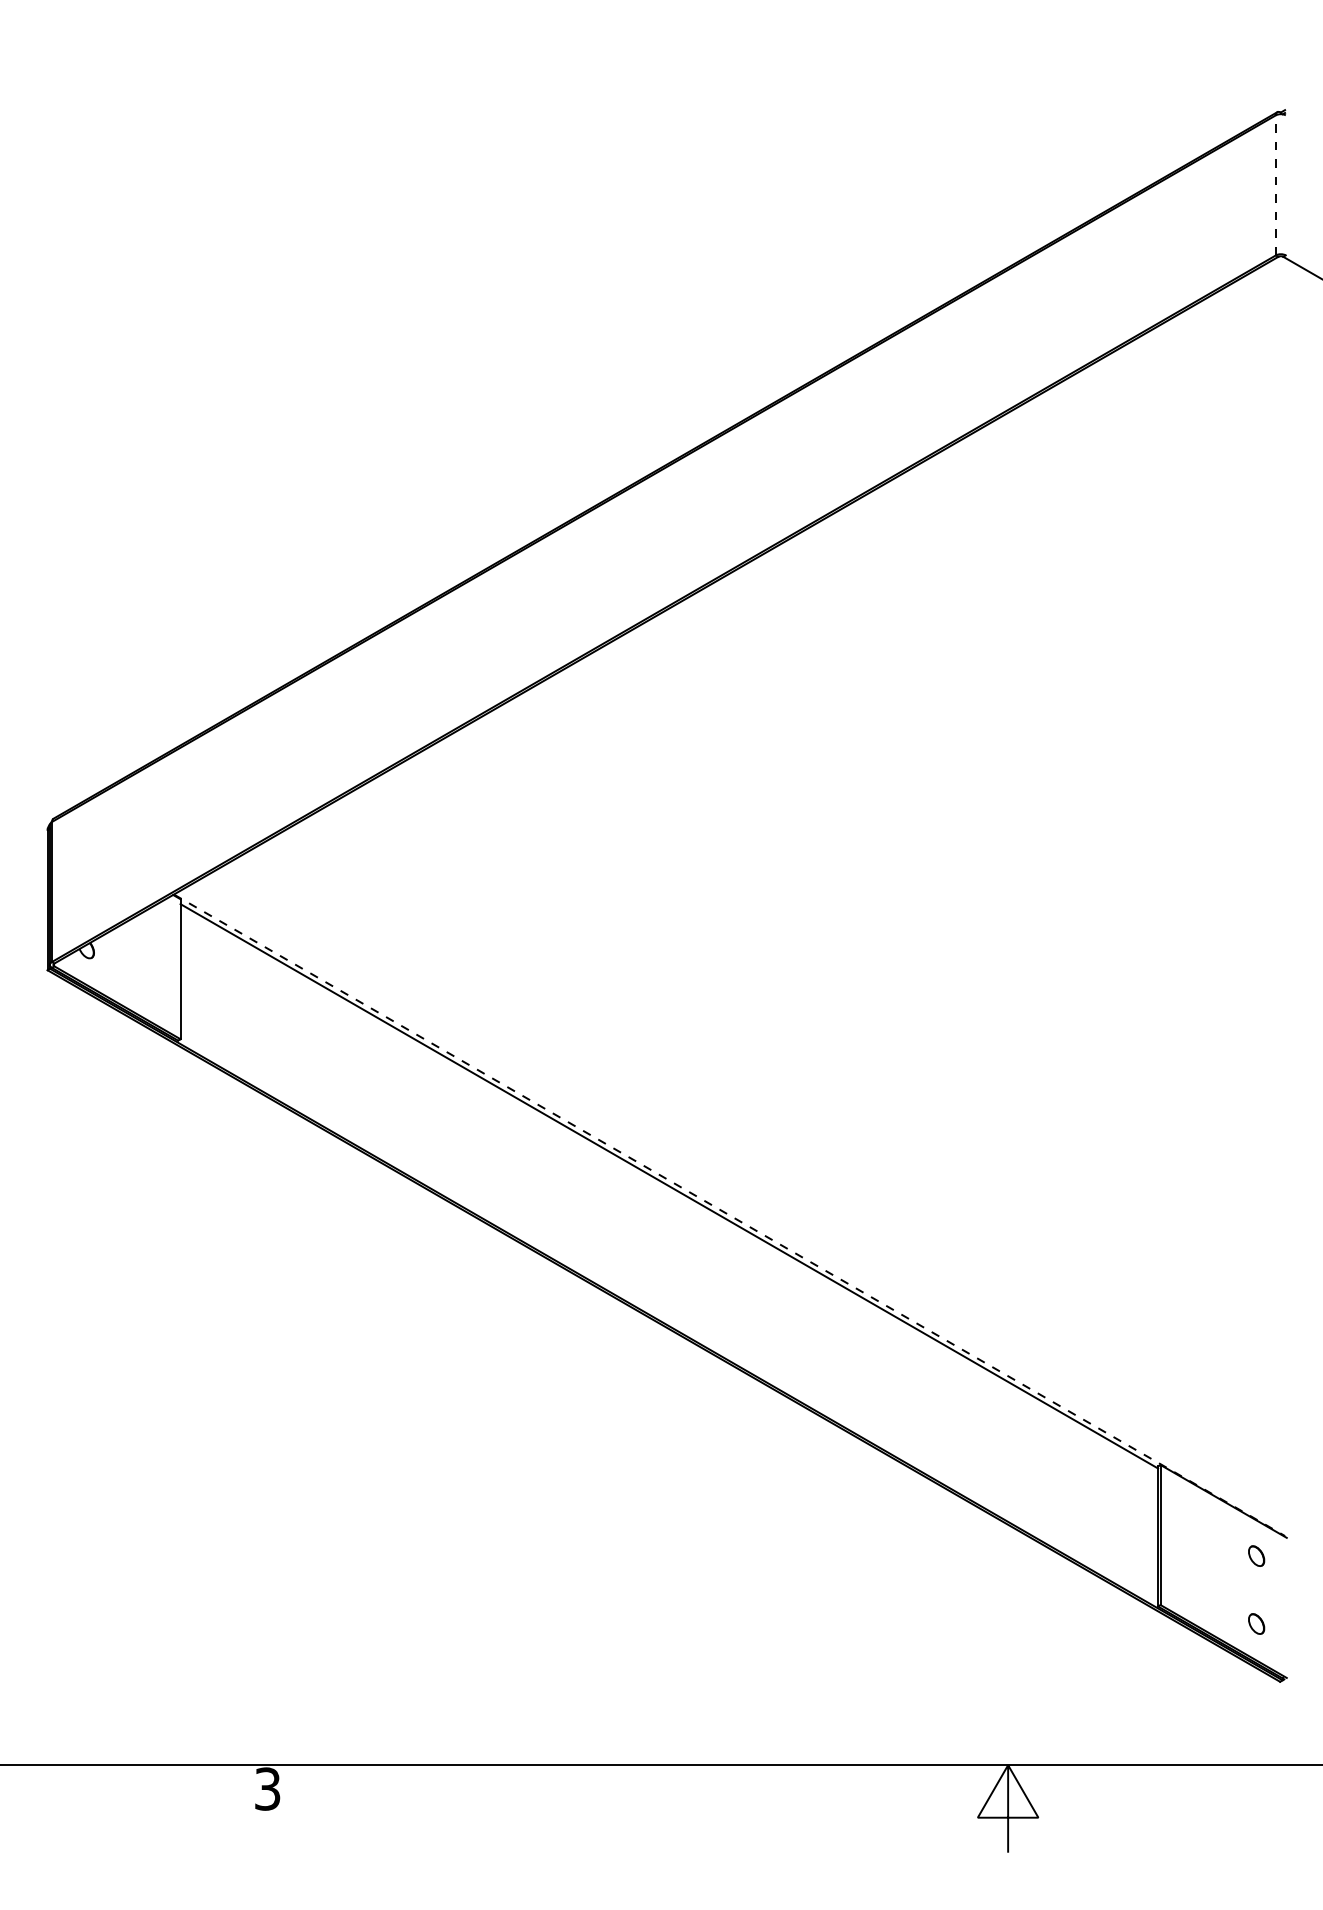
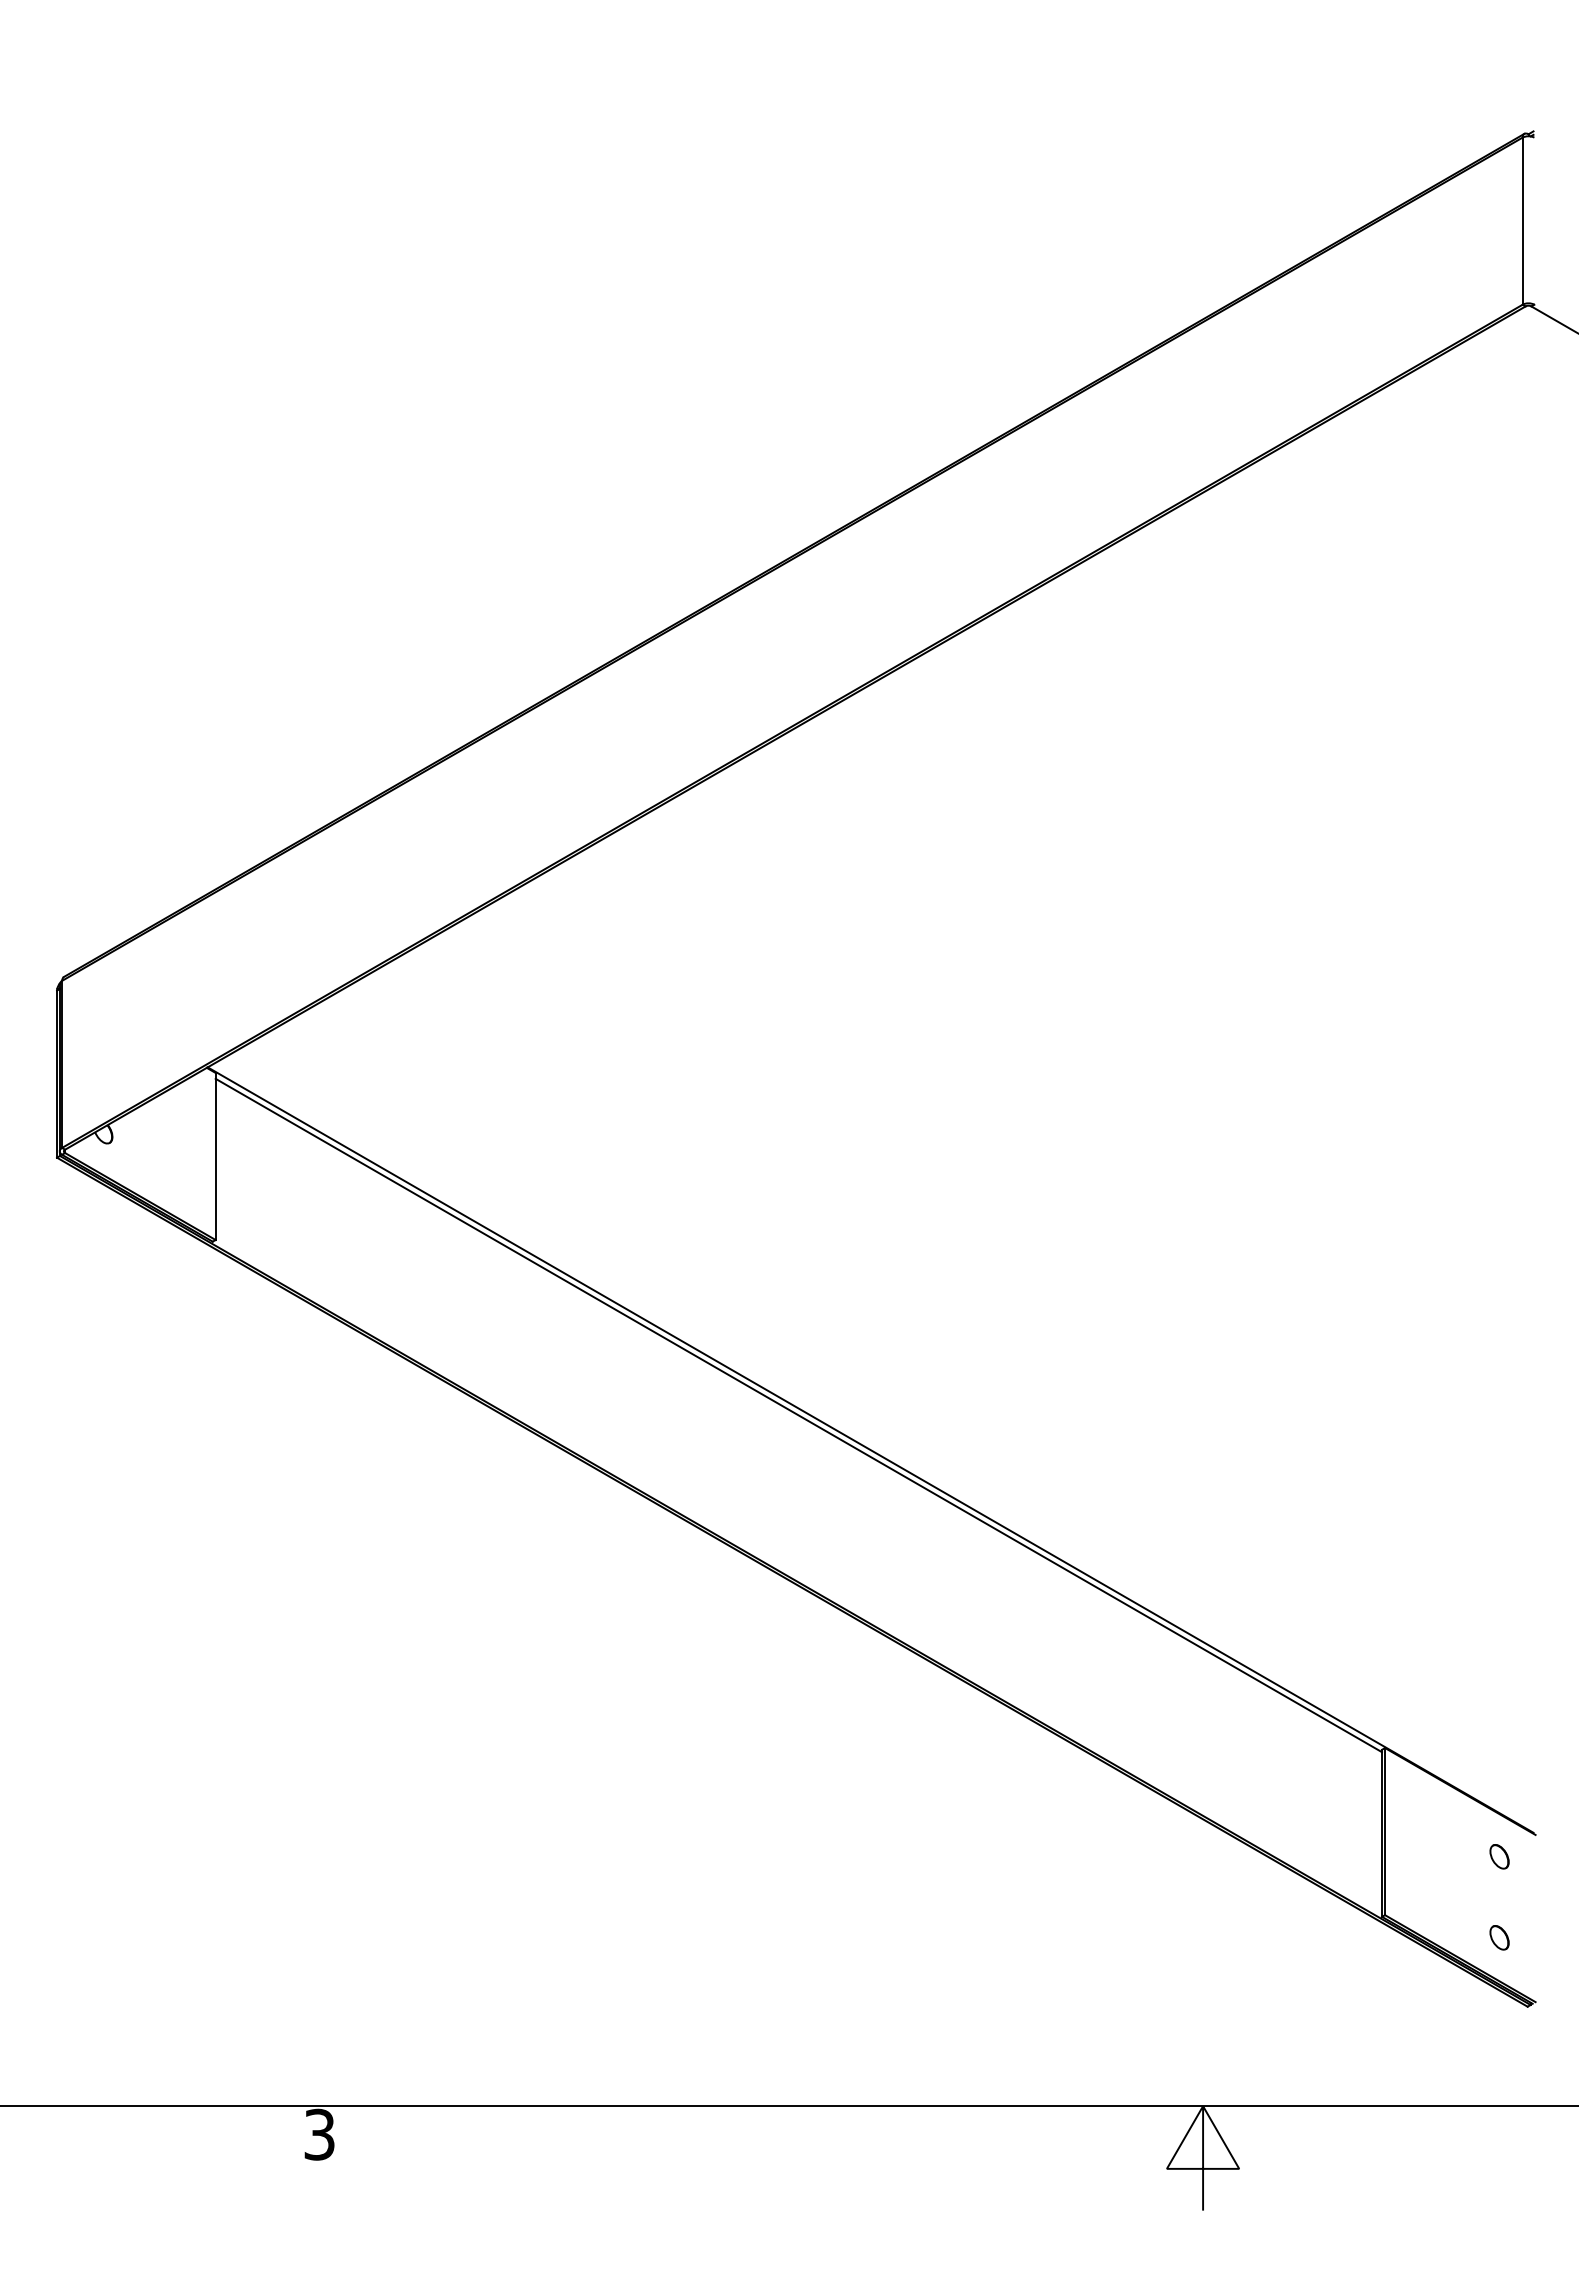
line: (1275, 185) -> (1522, 221), dashed -> solid
line: (730, 1215) -> (871, 1450), dashed -> solid

